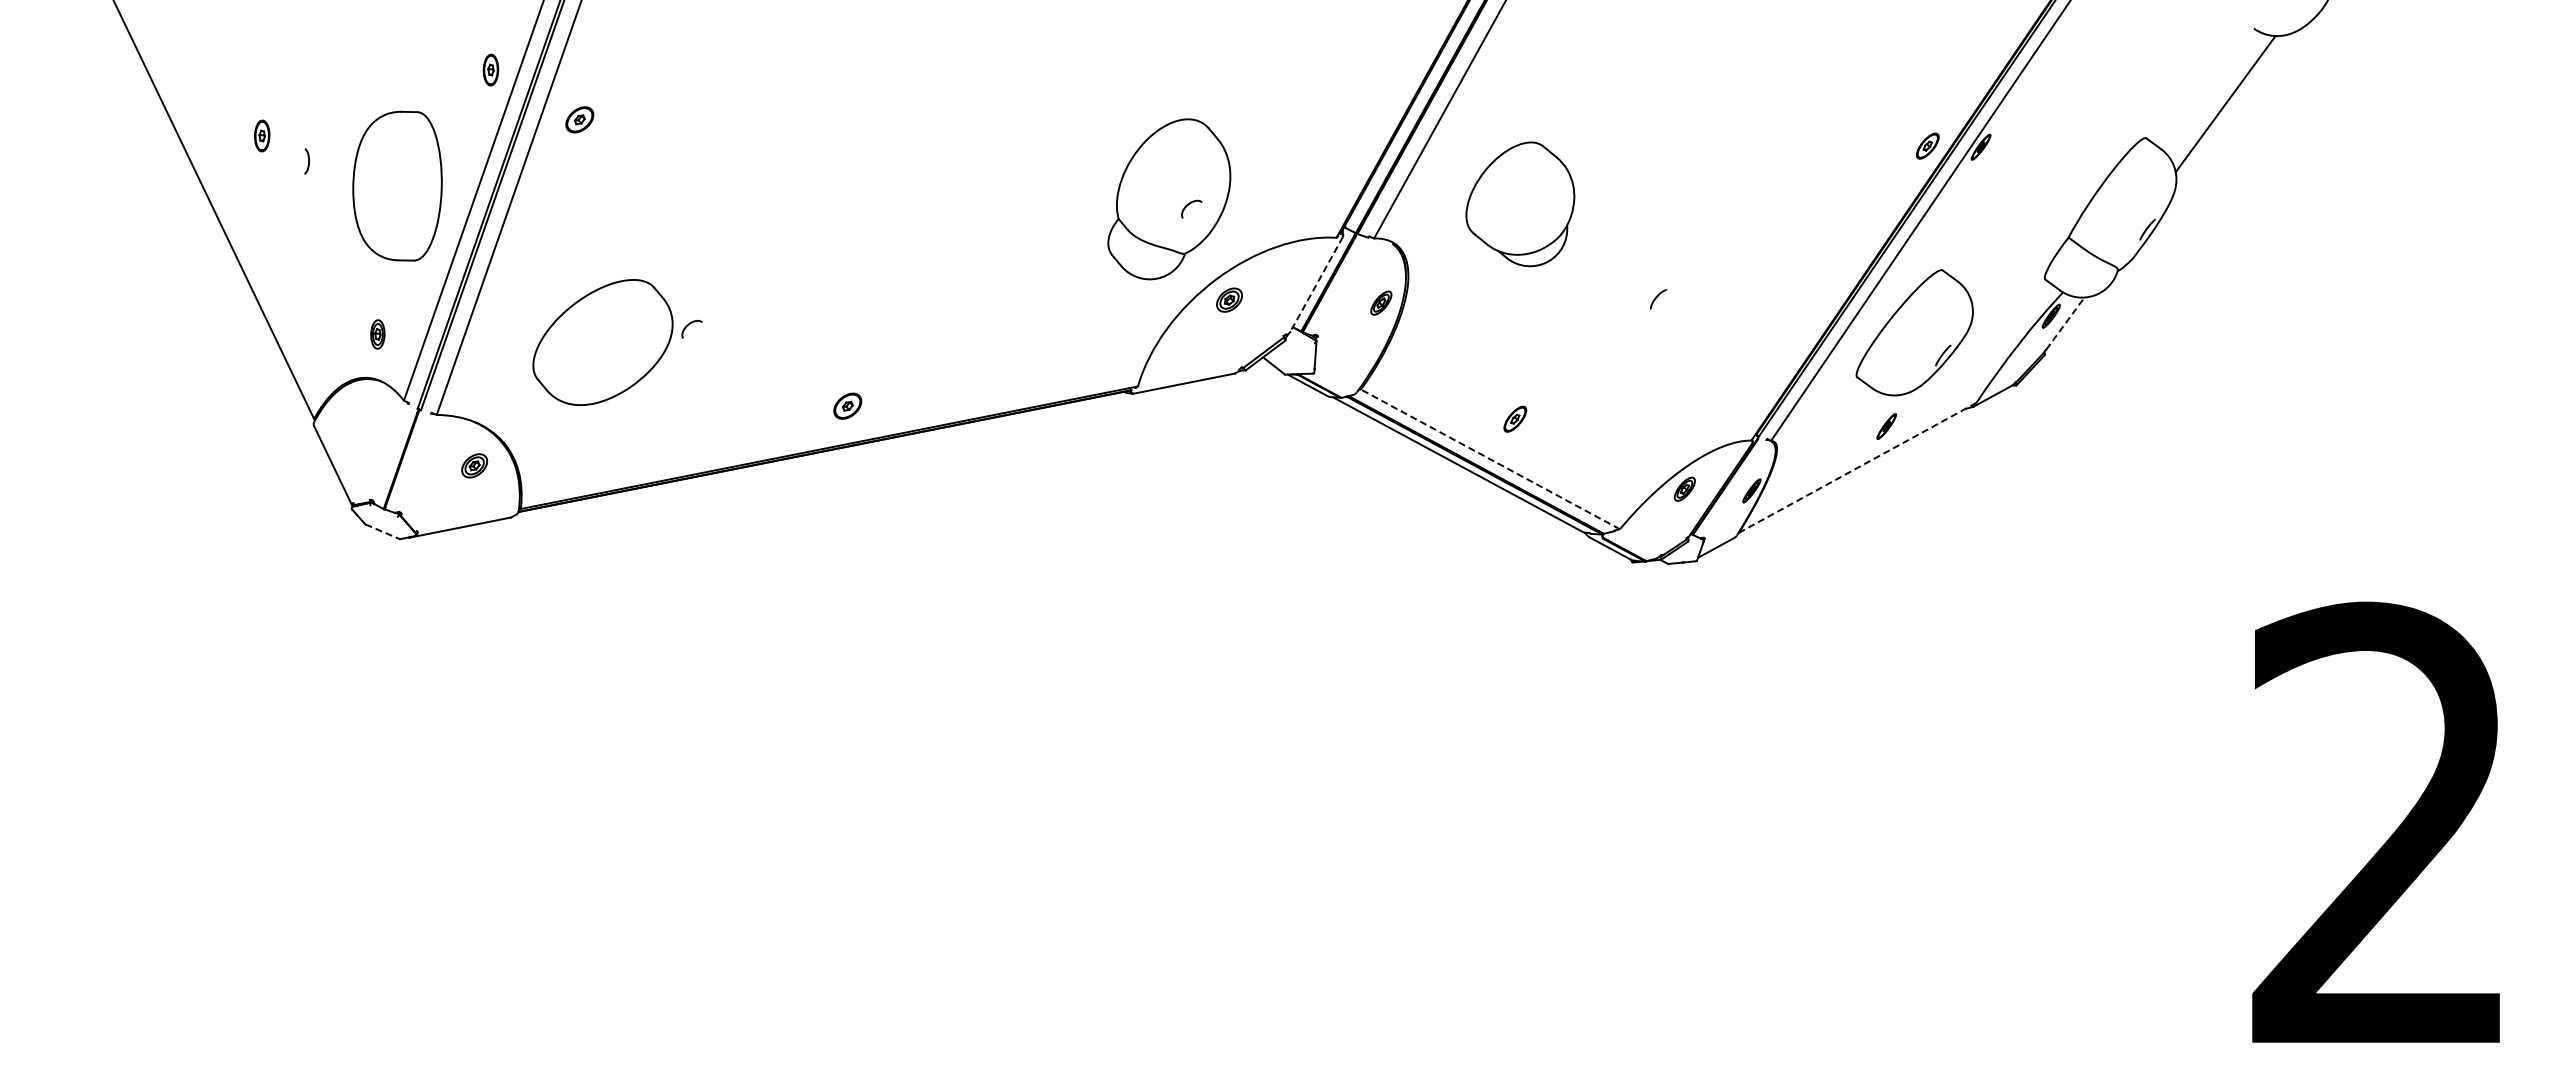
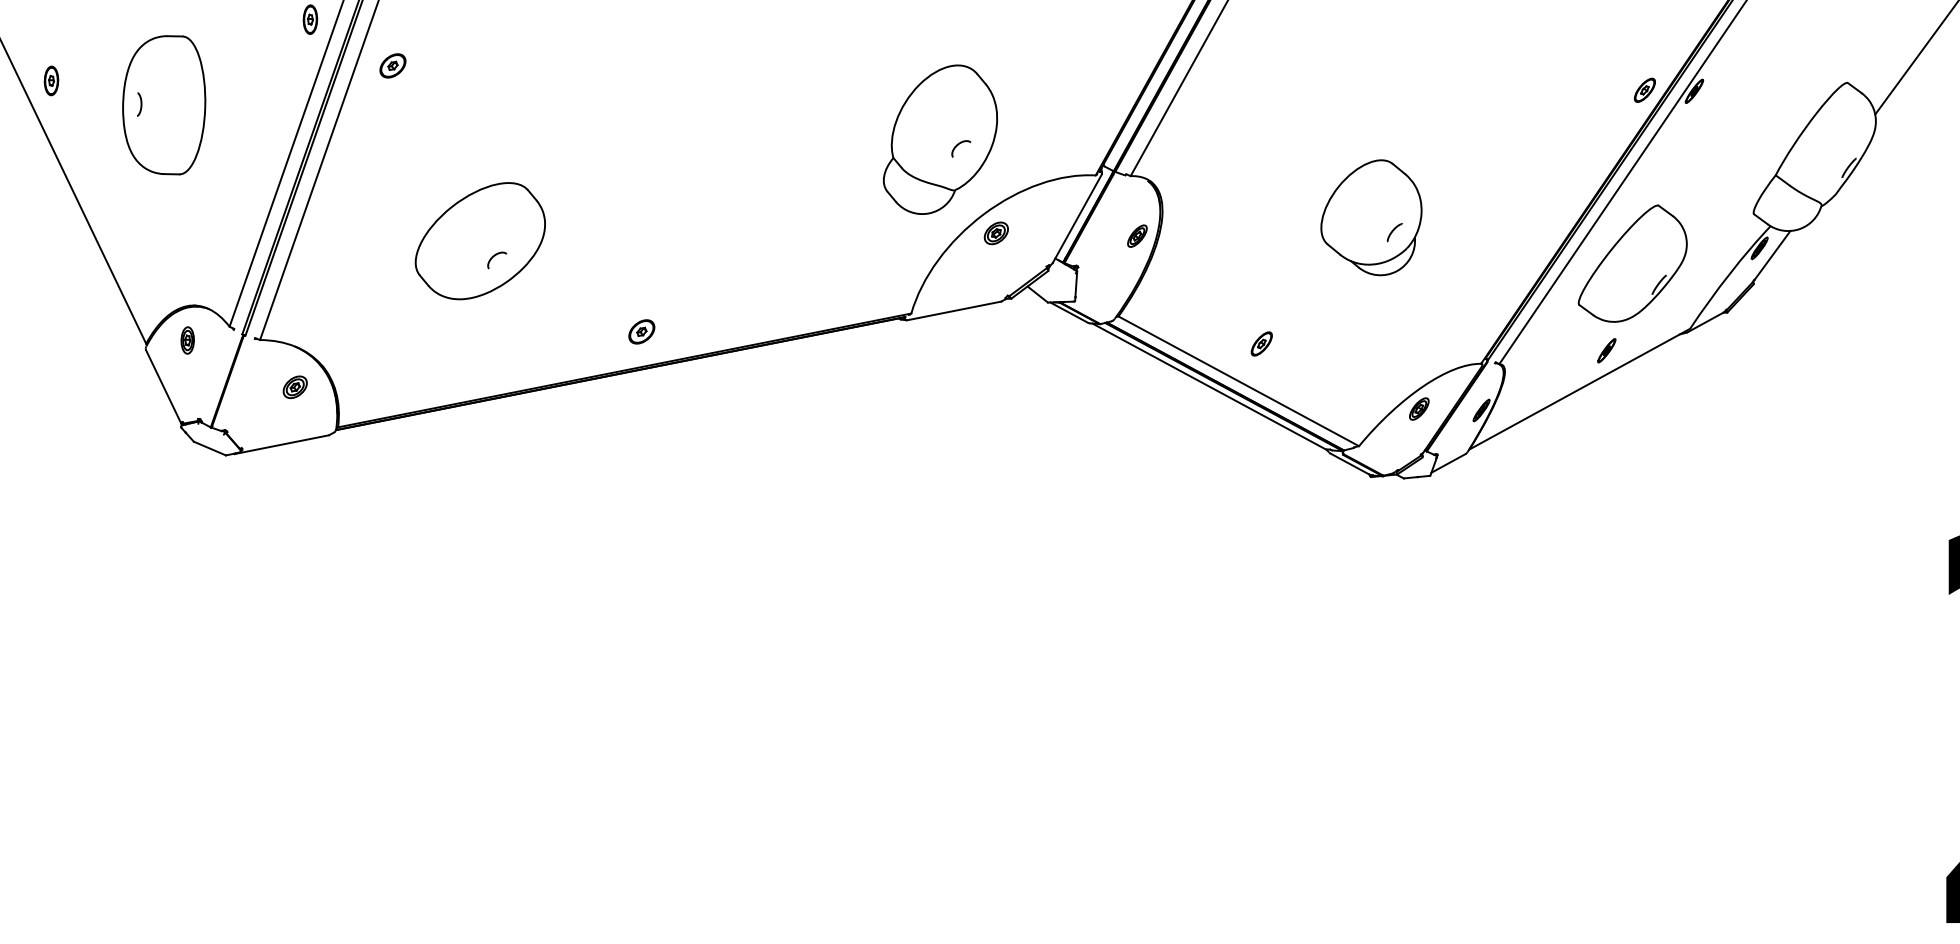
part: (262, 135) -> (51, 80), moved
part: (397, 185) -> (164, 104), moved
part: (1520, 204) -> (1371, 217), moved
line: (1316, 284) -> (1077, 218), dashed -> solid
line: (2065, 323) -> (1772, 255), dashed -> solid
part: (377, 334) -> (187, 340), moved
part: (602, 342) -> (479, 241), moved
line: (1490, 459) -> (1238, 381), dashed -> solid
line: (1857, 468) -> (1579, 389), dashed -> solid
line: (382, 531) -> (209, 448), dashed -> solid

